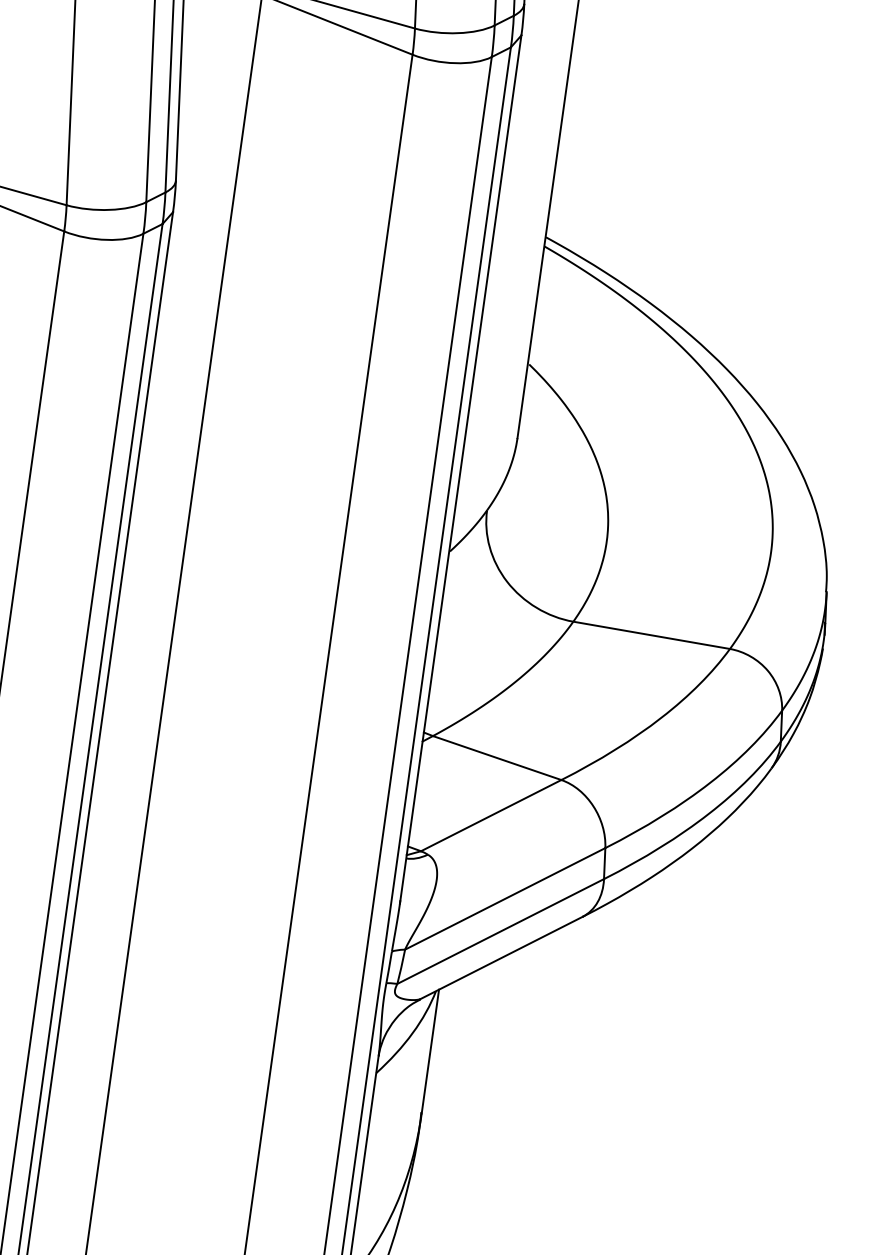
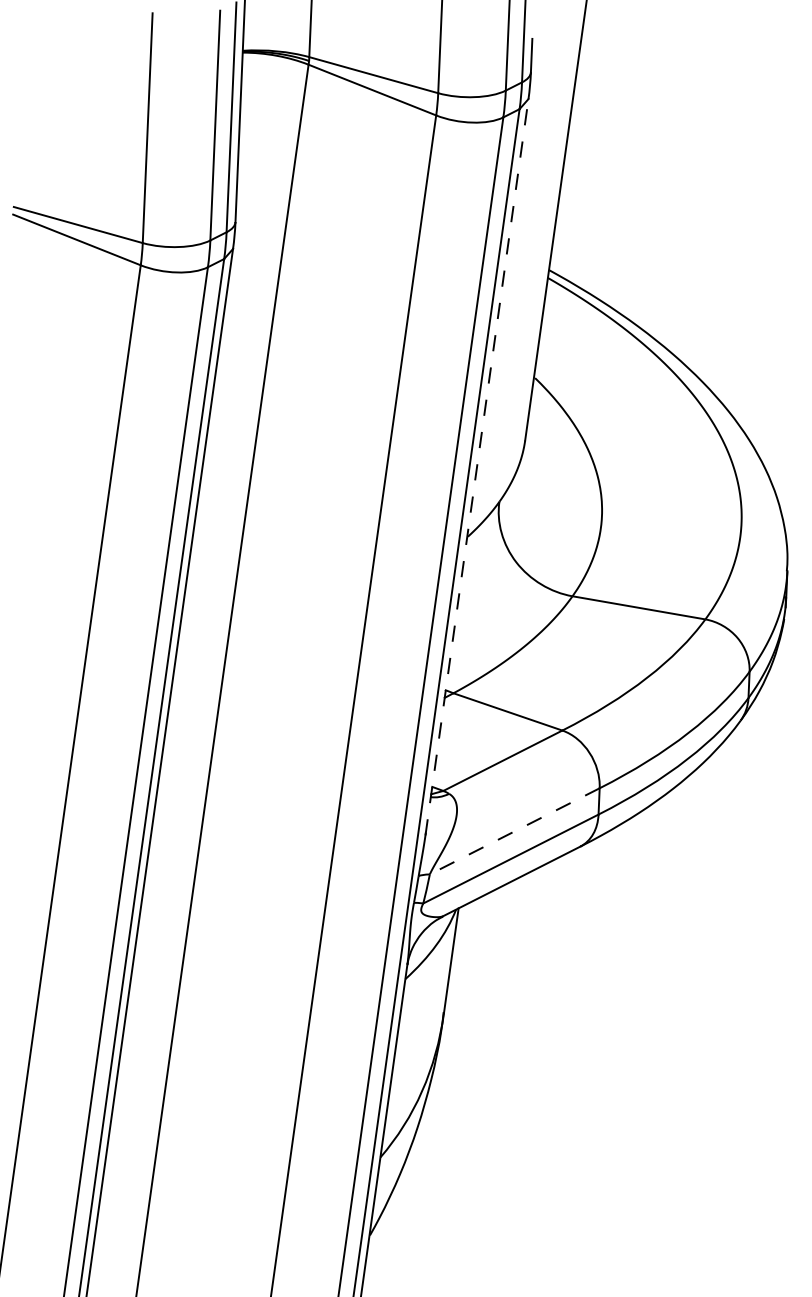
line: (461, 469) -> (477, 467), solid -> dashed
line: (504, 899) -> (514, 831), solid -> dashed

